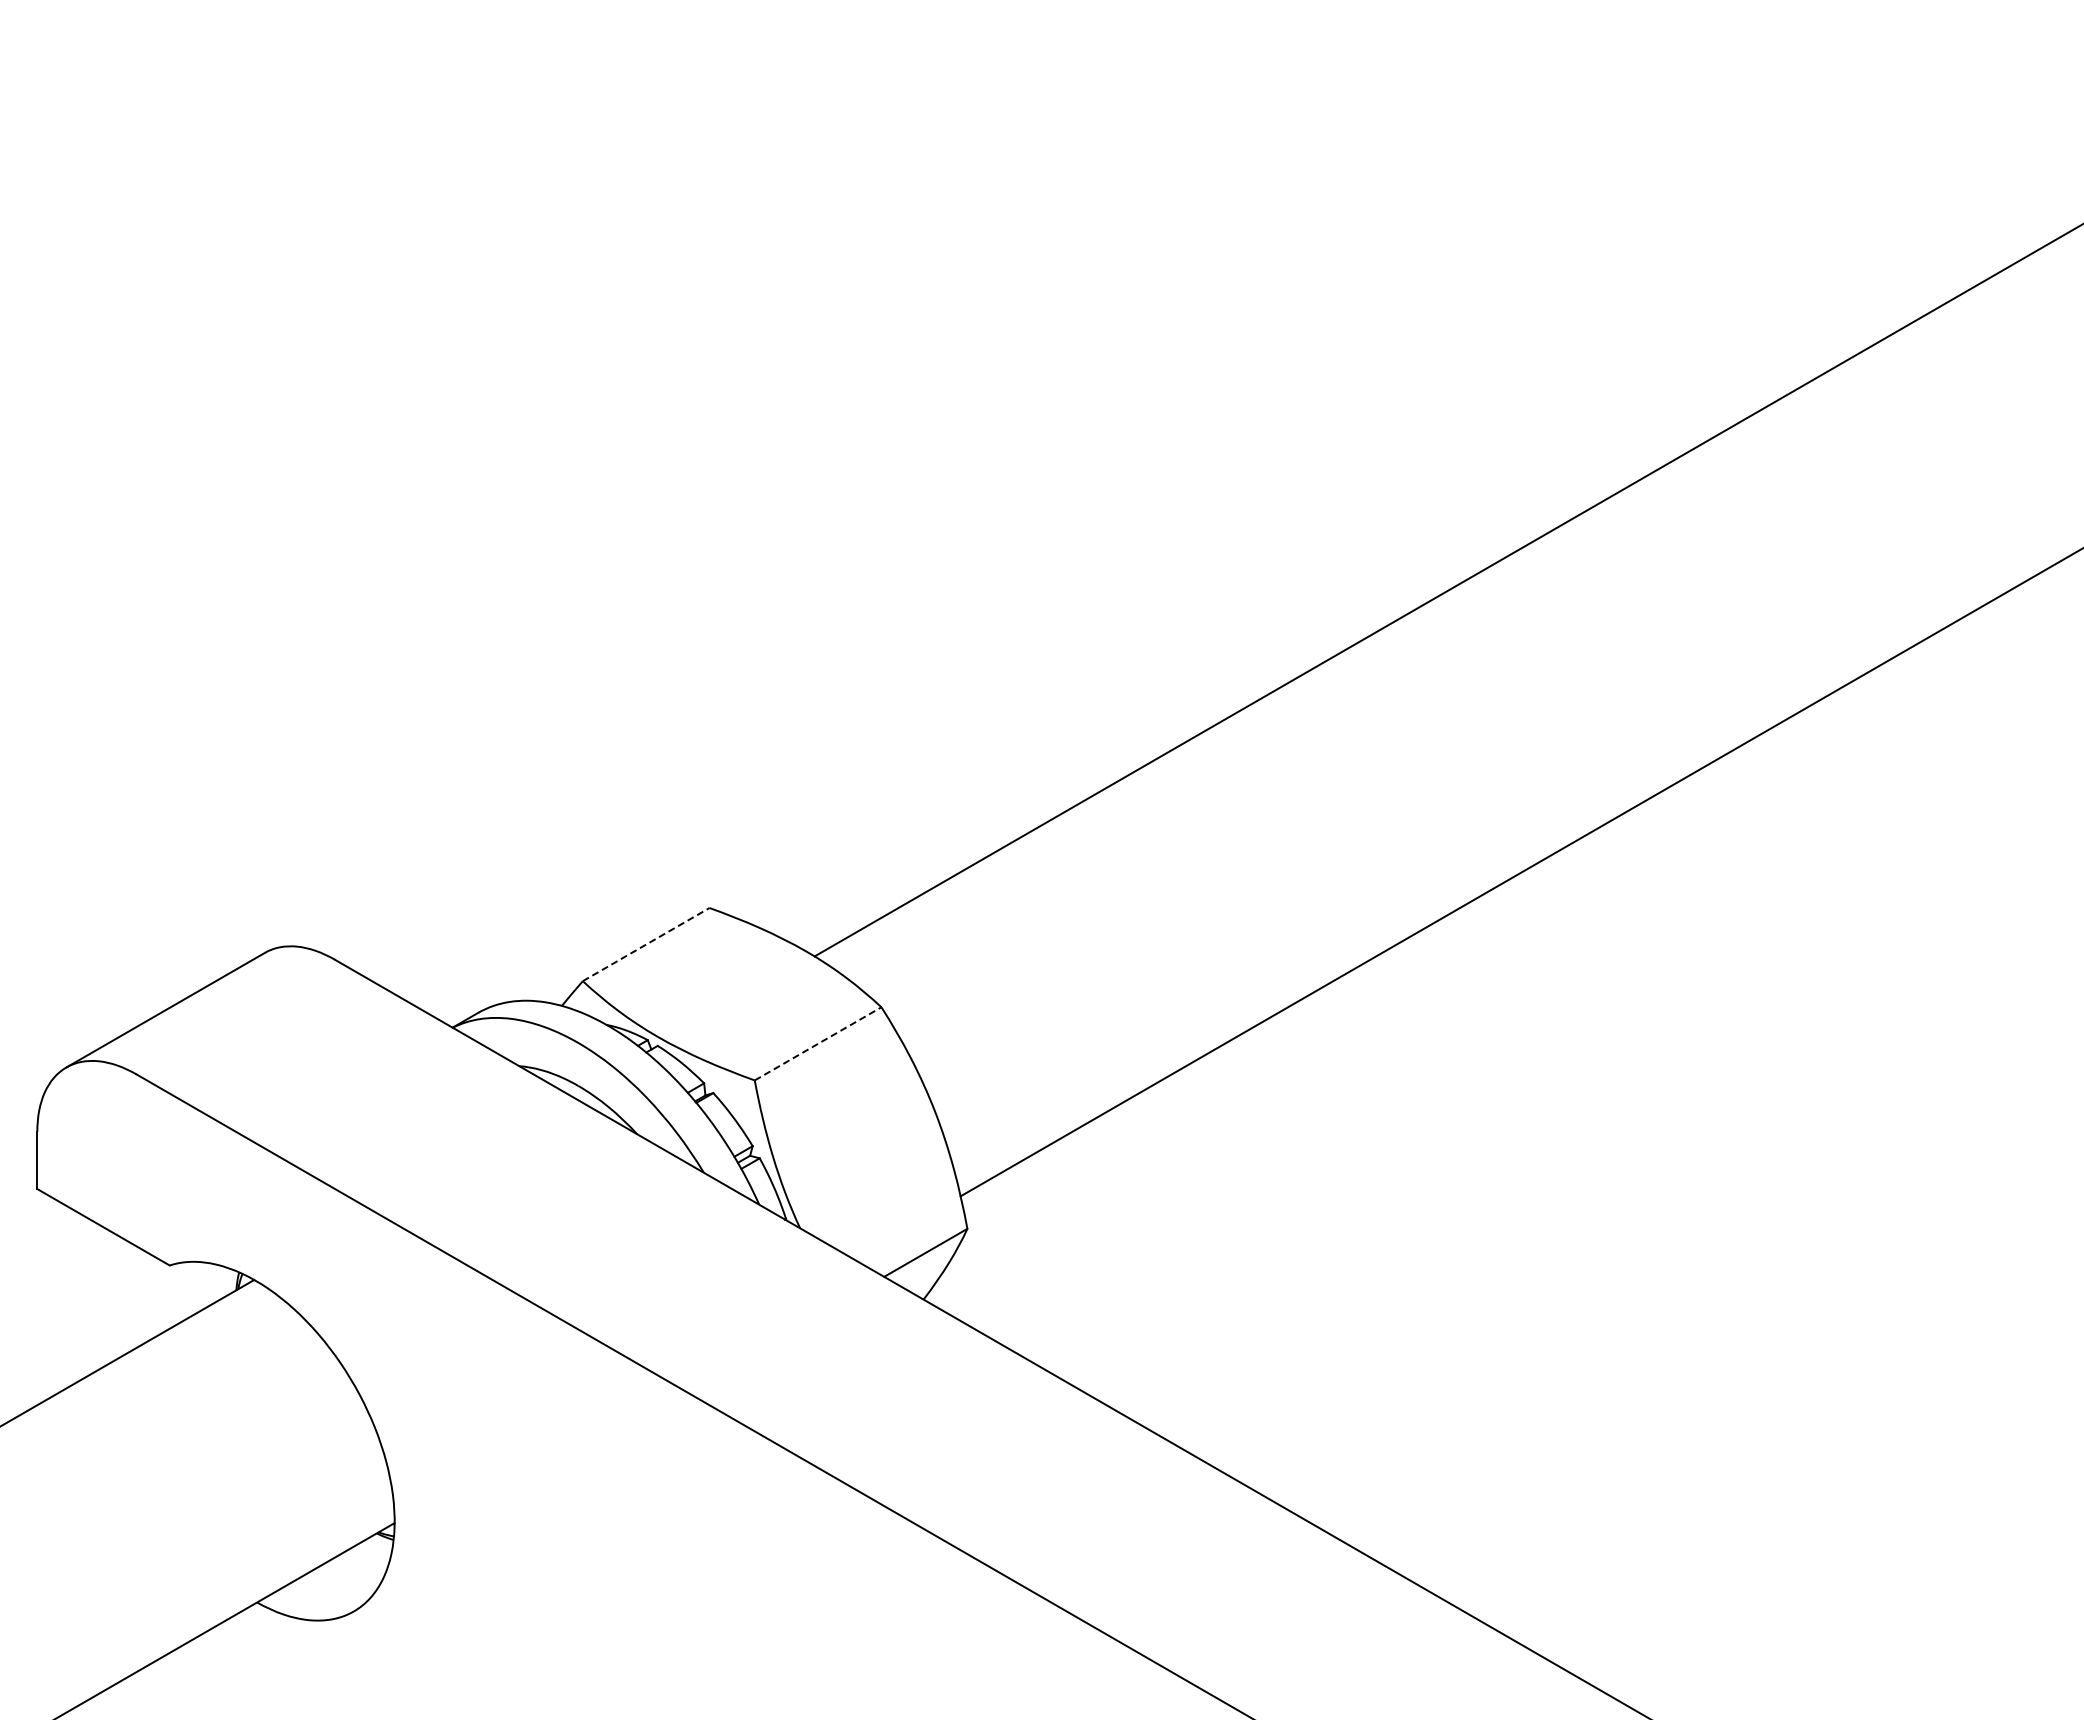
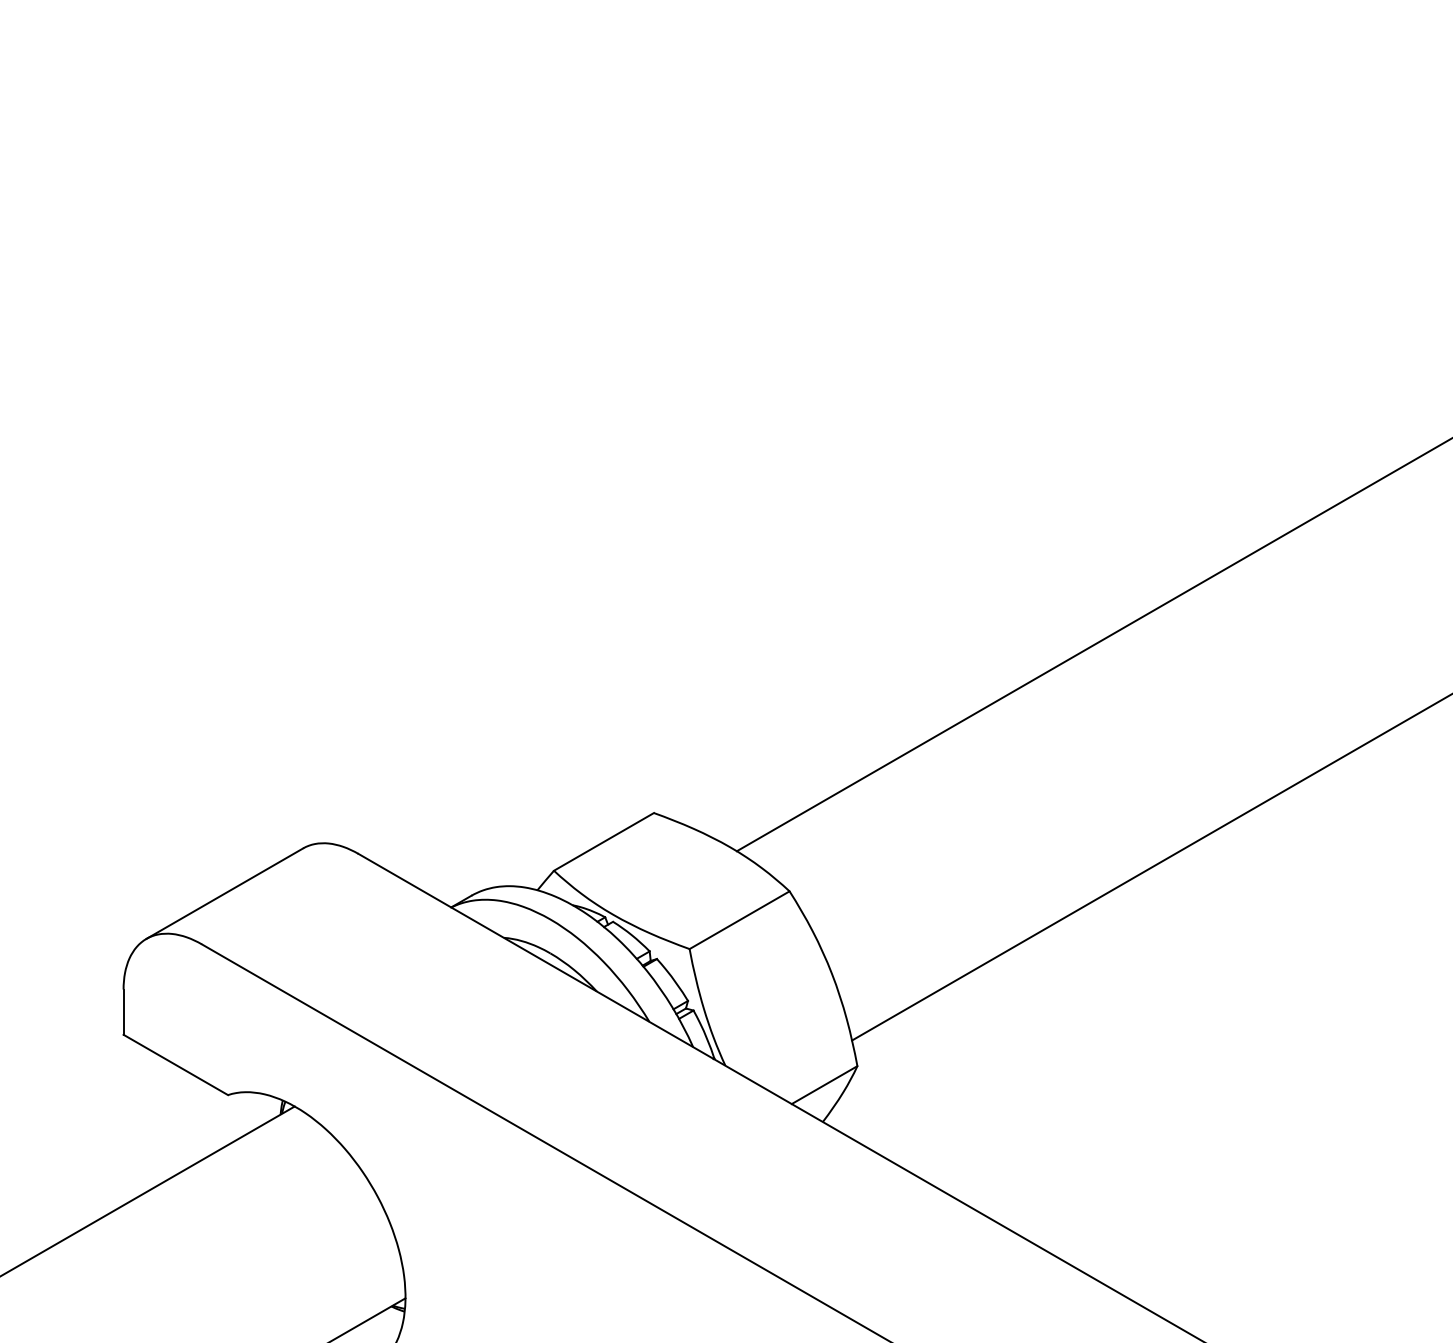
line: (646, 944) -> (604, 841), dashed -> solid
line: (818, 1043) -> (739, 919), dashed -> solid

